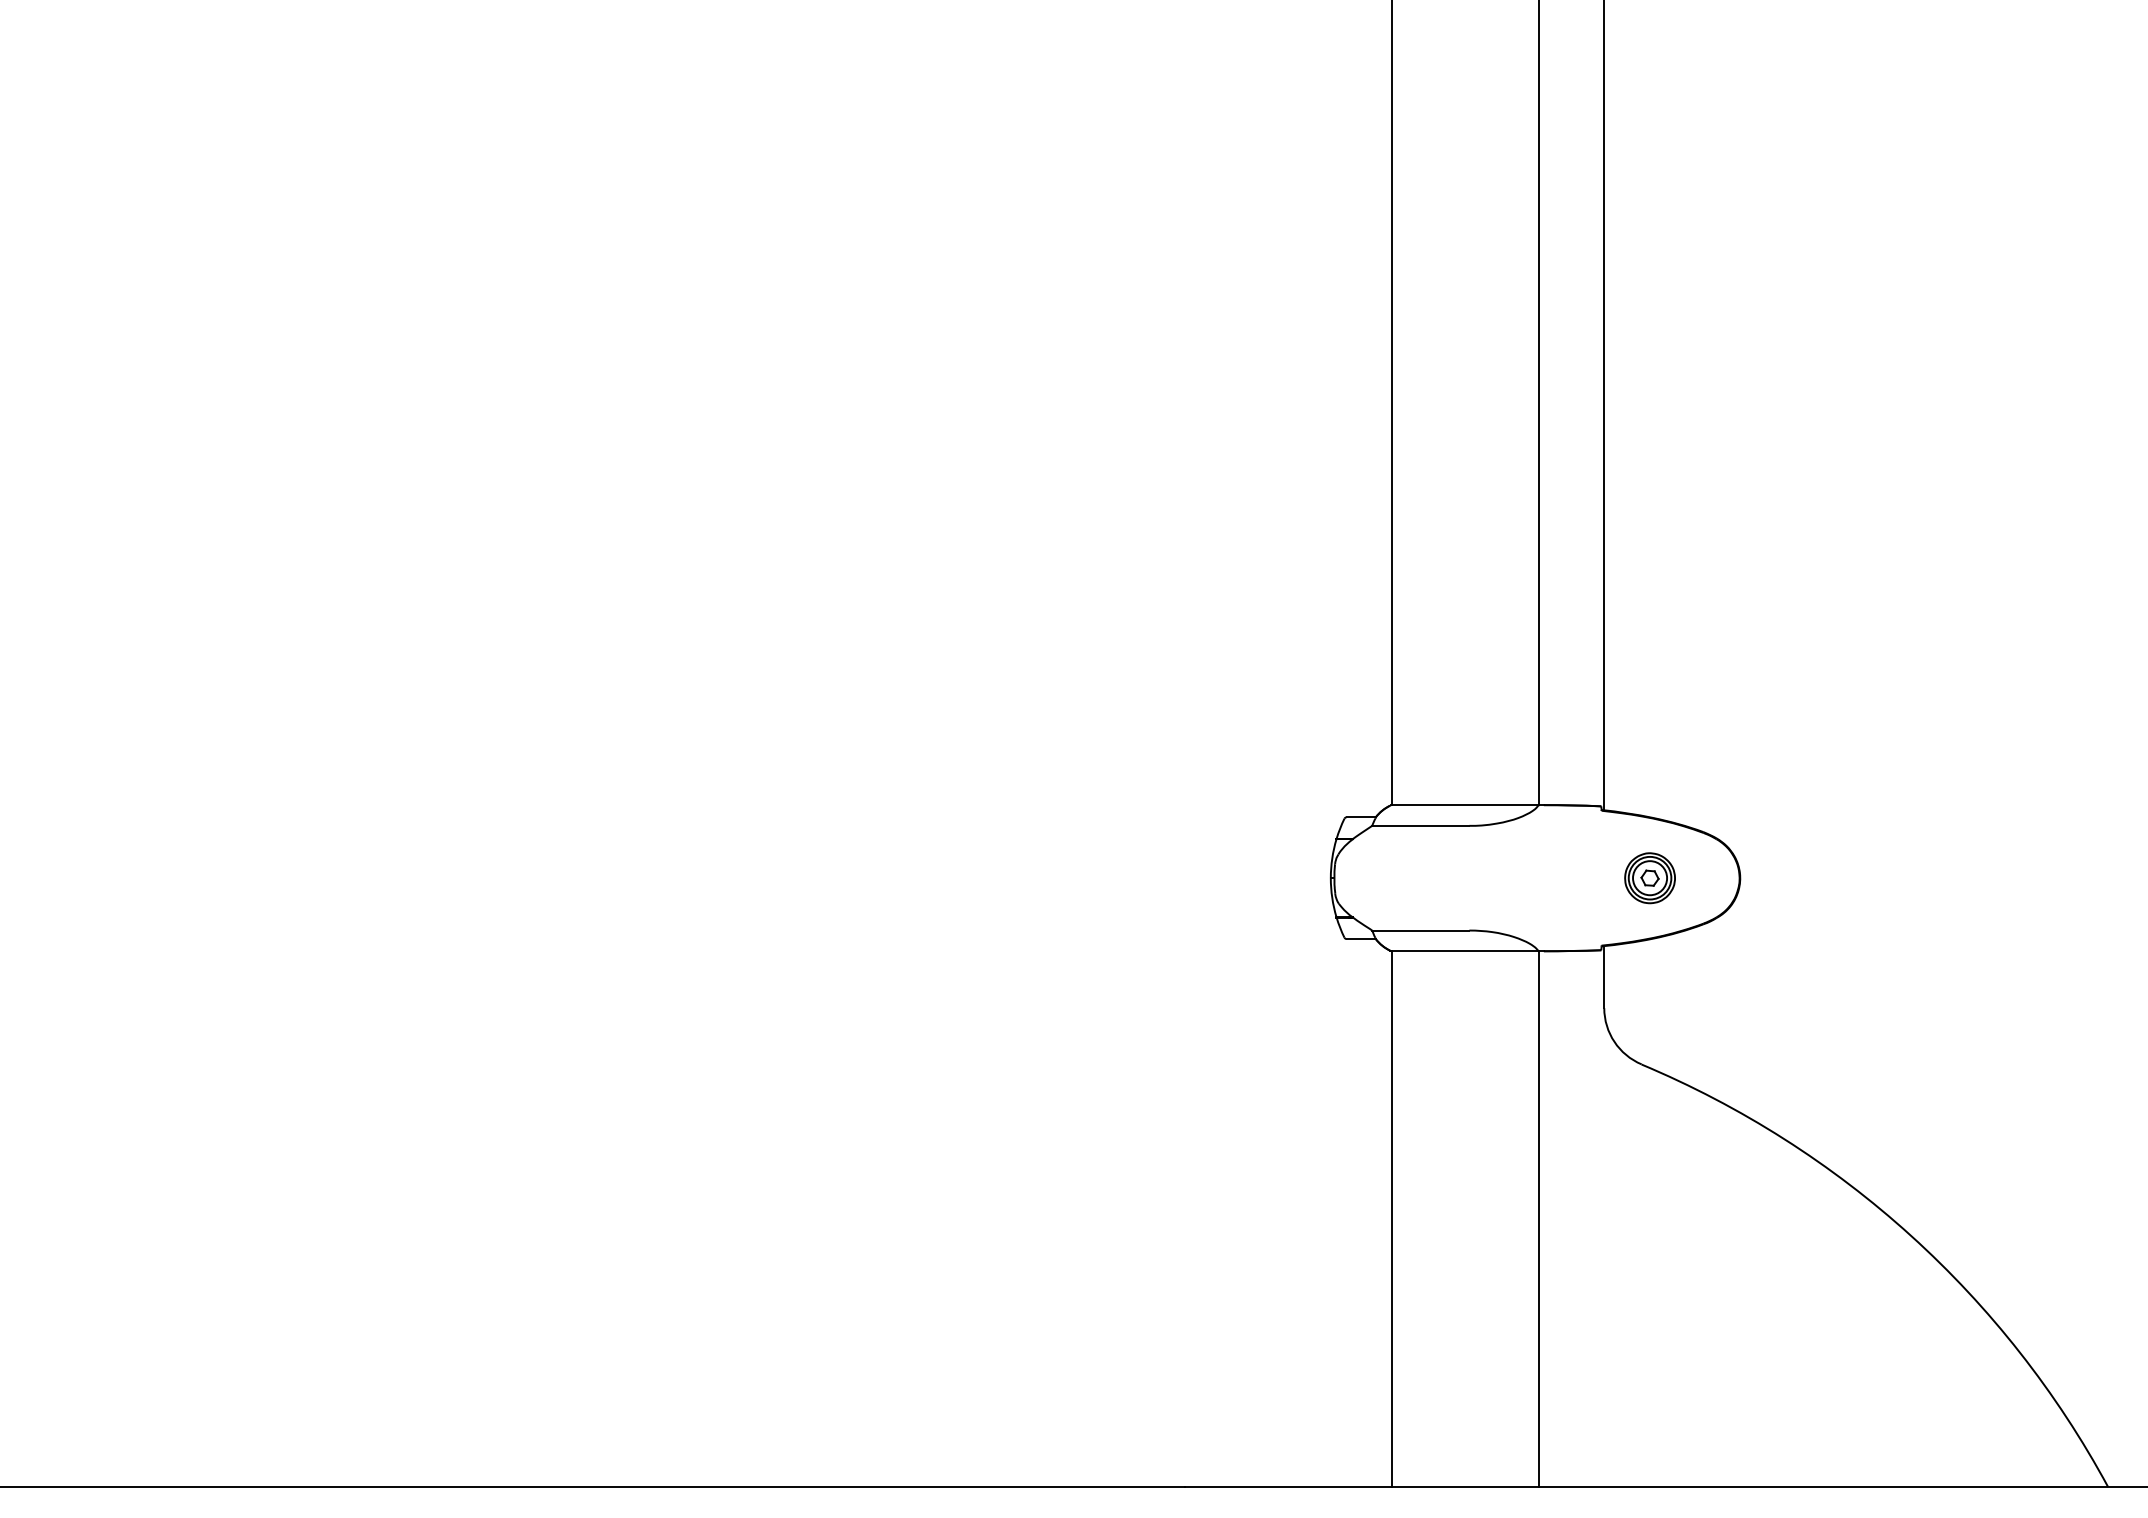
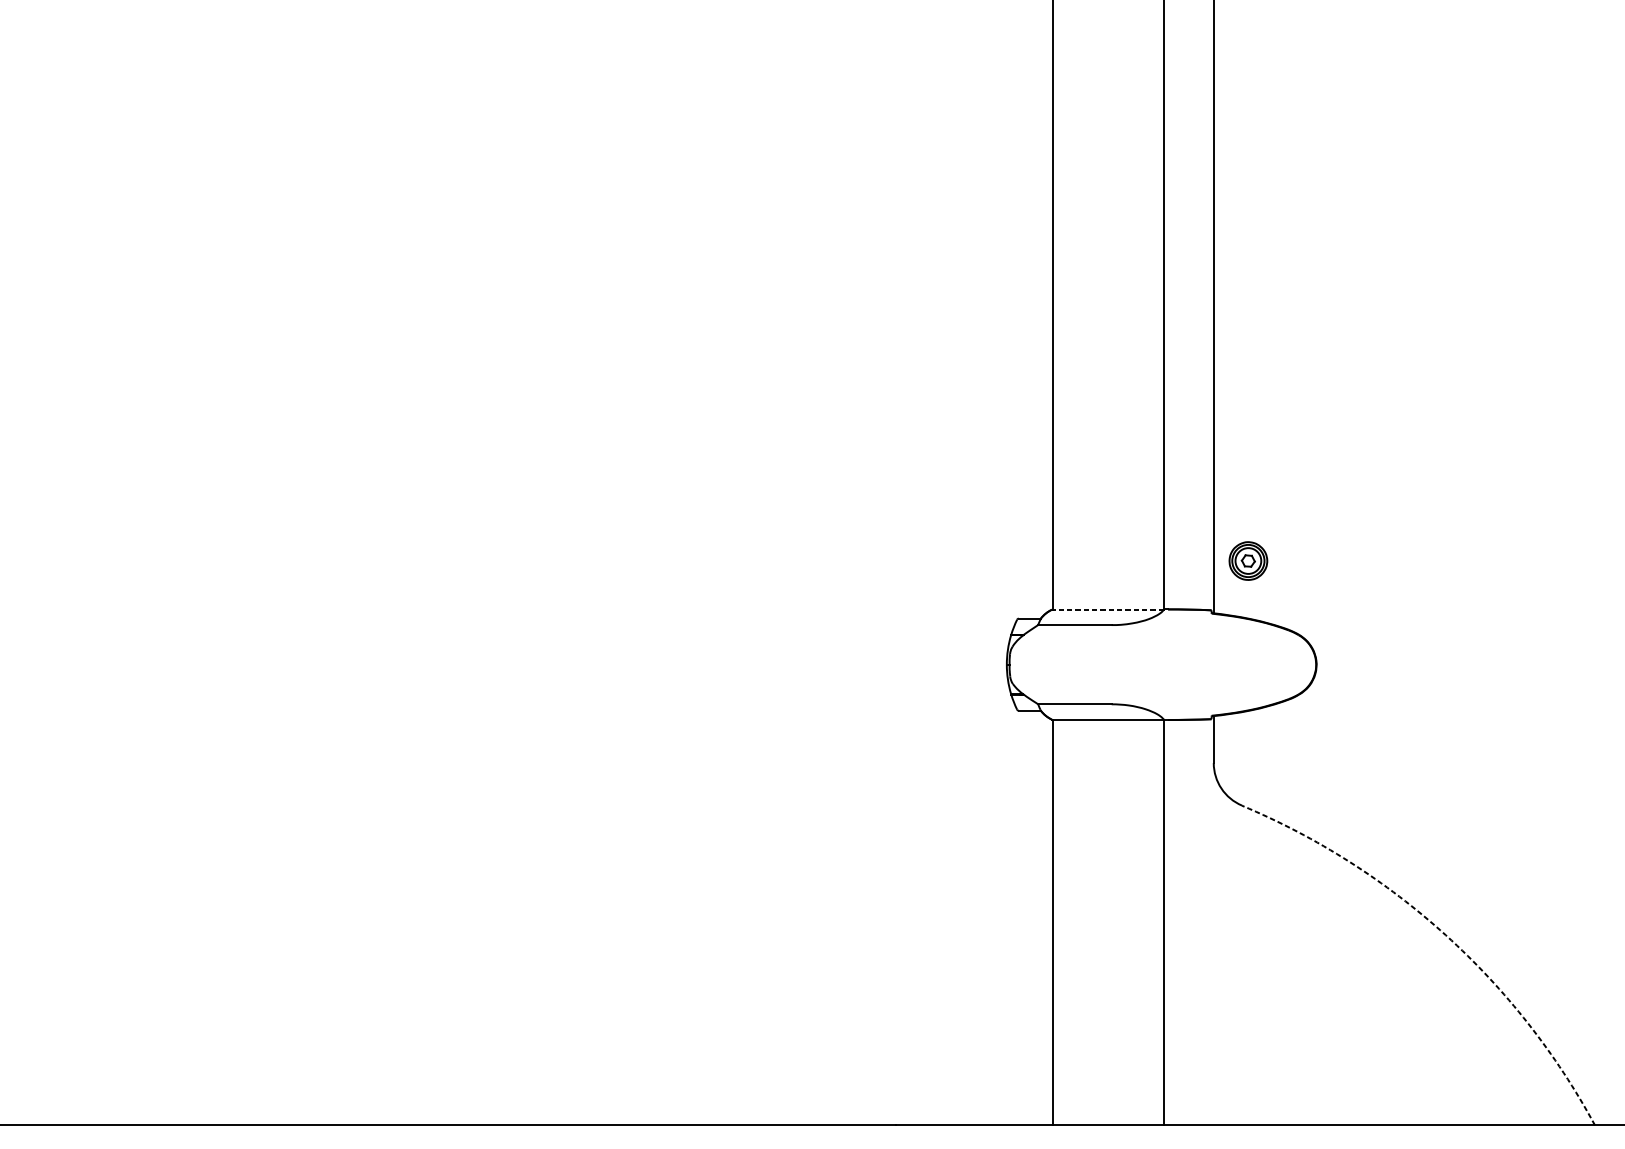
line: (1464, 805) -> (1107, 609), solid -> dashed
part: (1649, 878) -> (1247, 561), moved
arc: (1911, 1235) -> (1446, 935), solid -> dashed

